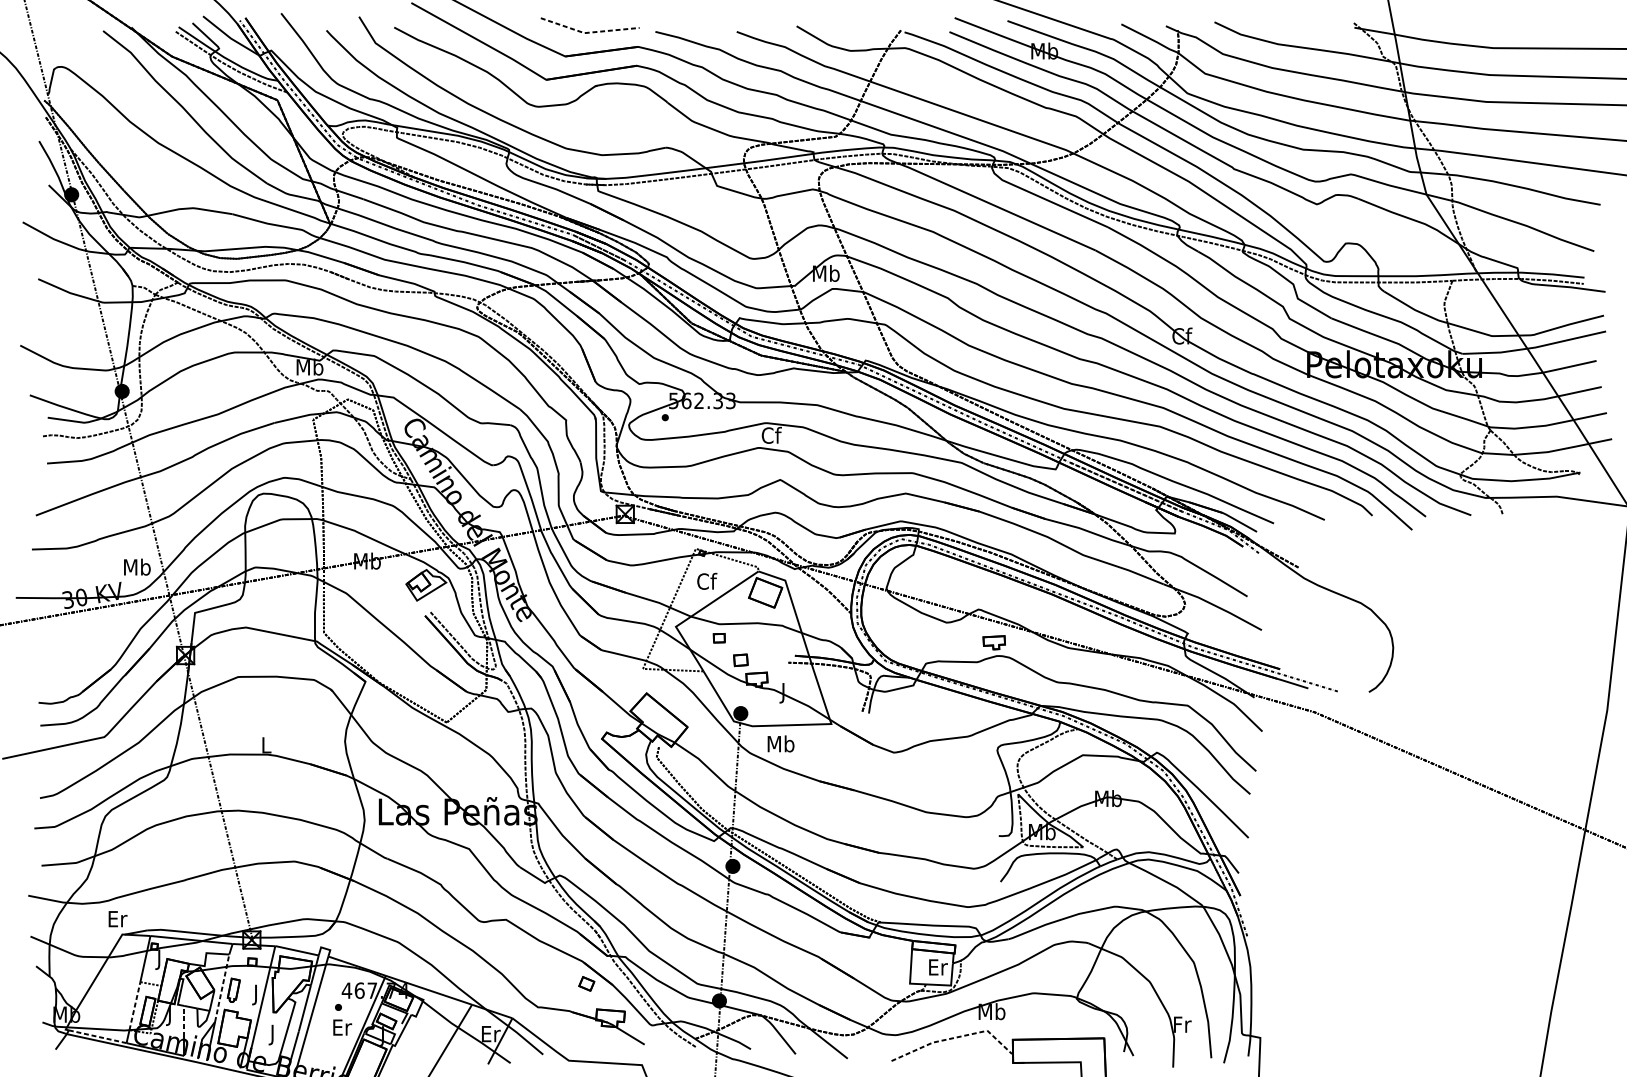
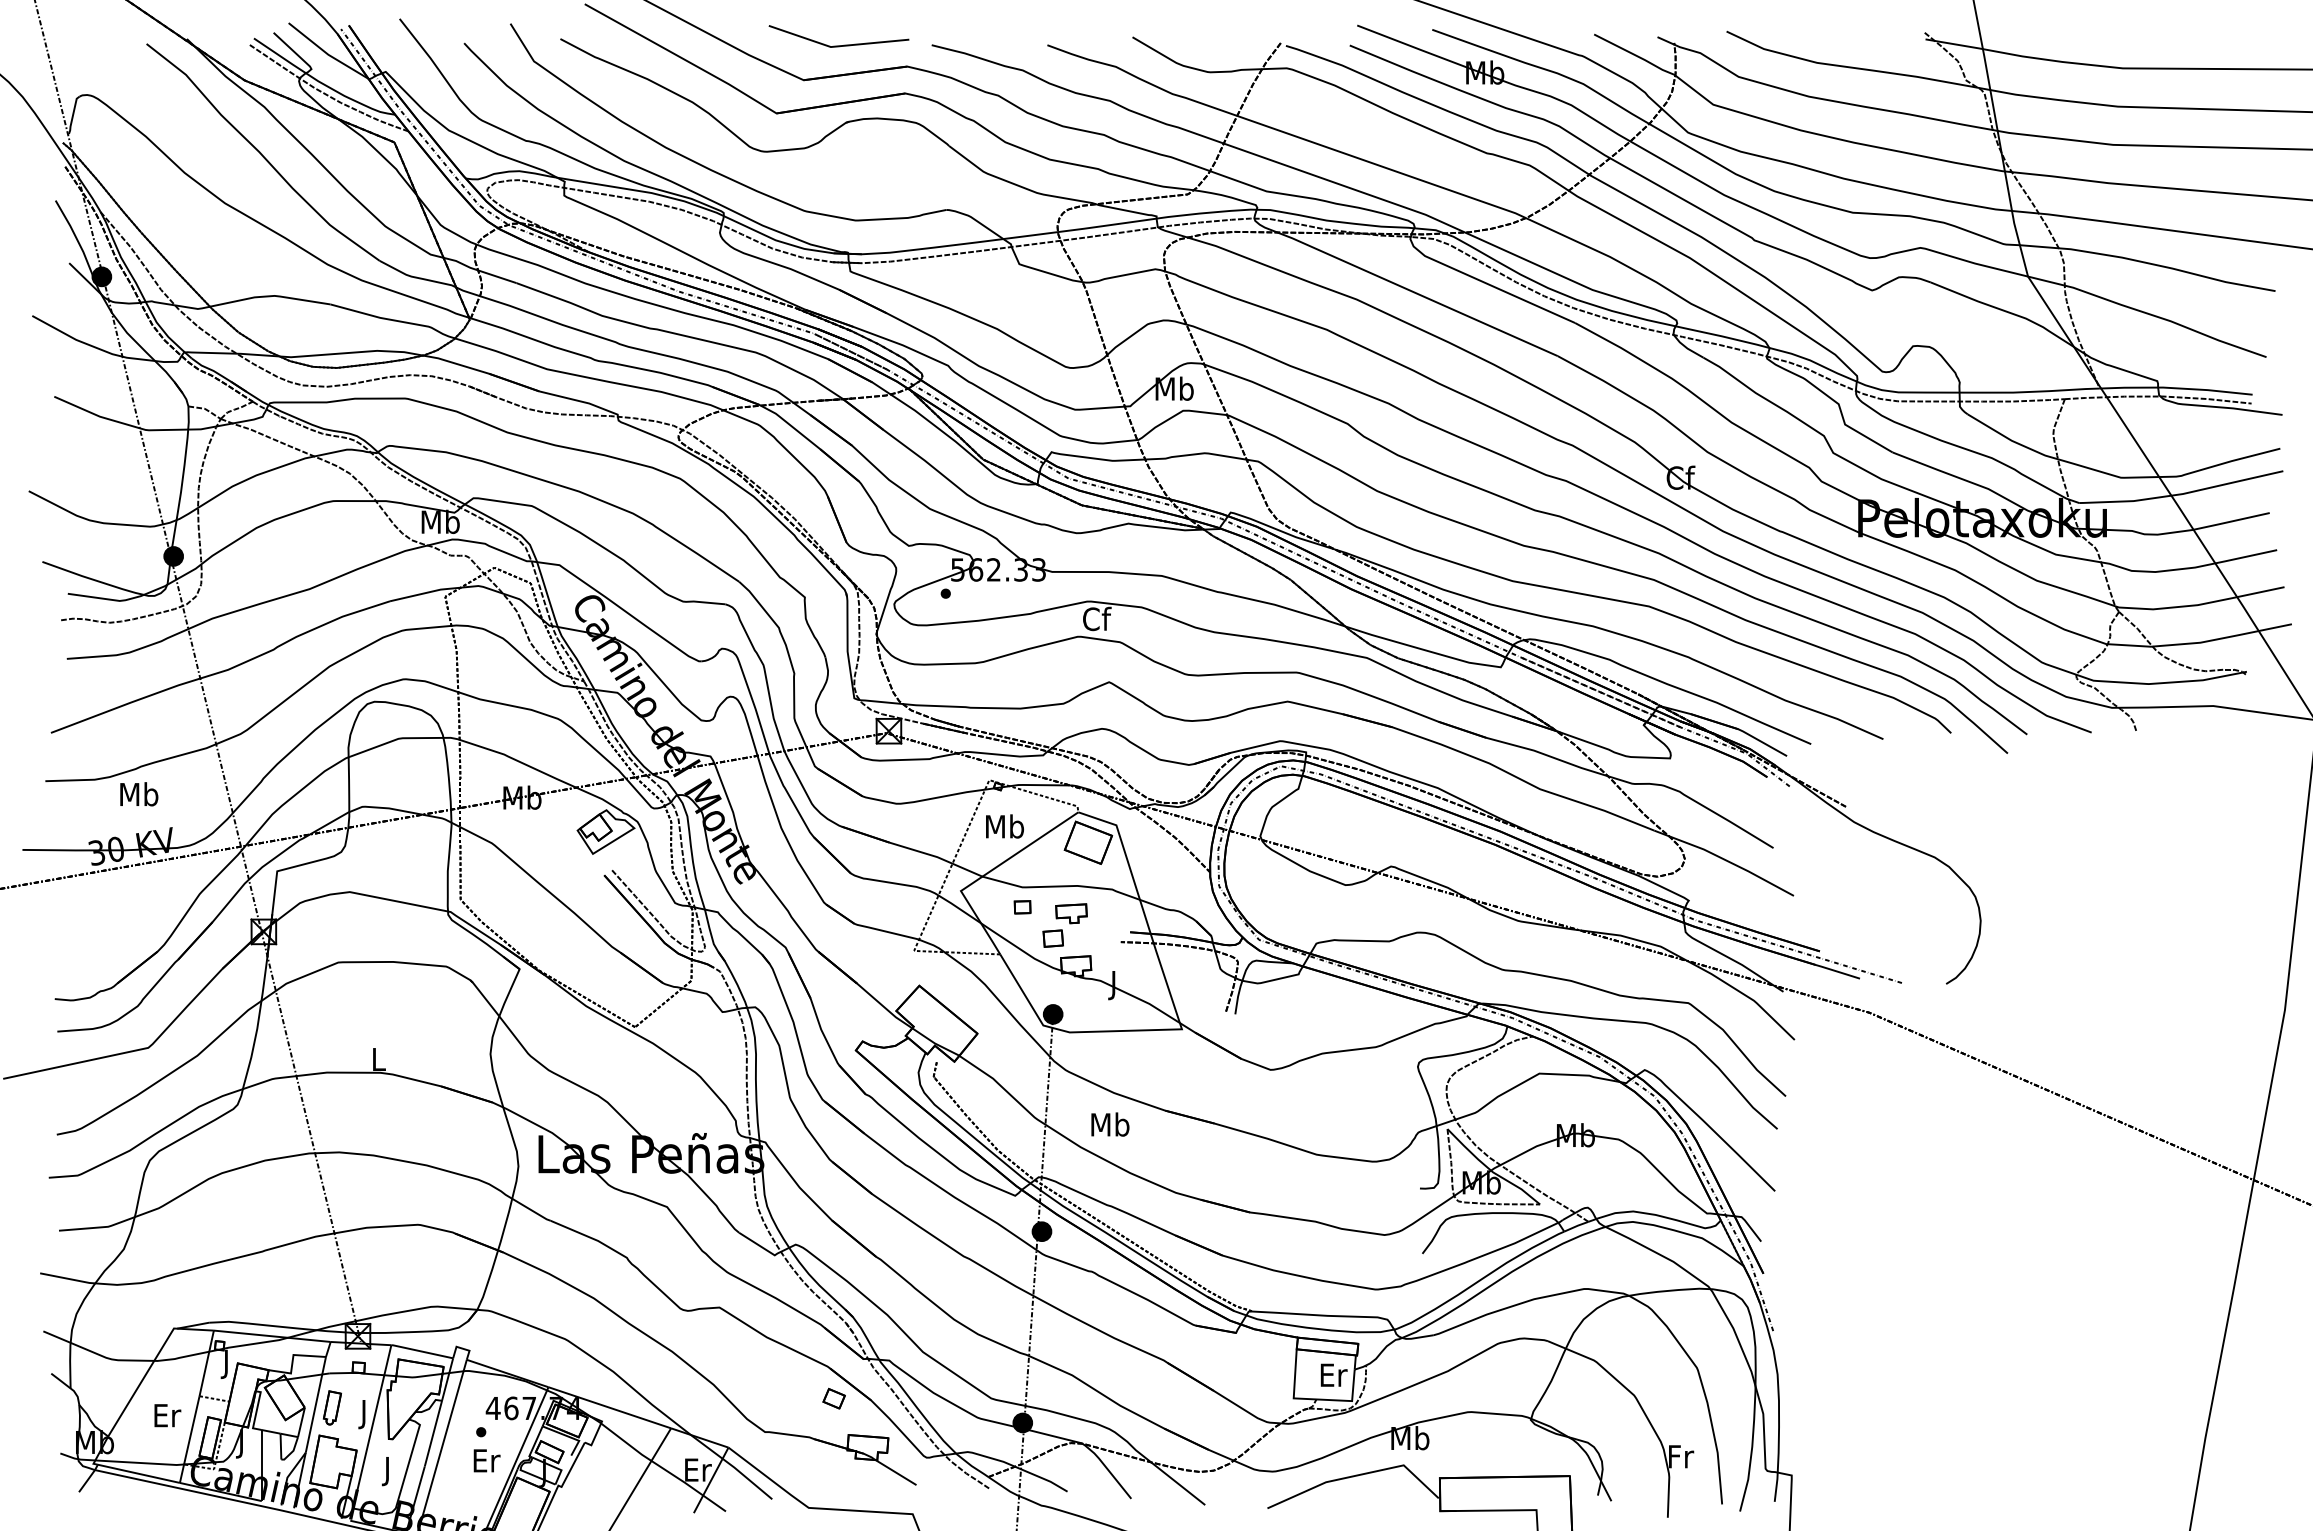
line: (588, 32) -> (836, 46), dashed -> solid
text: (137, 567) -> (139, 794), moved
text: (707, 581) -> (1005, 826), Cf -> Mb
part: (994, 642) -> (1071, 913), moved
text: (781, 743) -> (1110, 1124), moved
text: (117, 919) -> (167, 1415), moved
line: (221, 987) -> (315, 1404), dashed -> solid
line: (134, 1006) -> (191, 1430), dashed -> solid
line: (183, 1021) -> (261, 1451), dashed -> solid
line: (97, 1036) -> (138, 1473), dashed -> solid
line: (954, 1037) -> (1357, 1475), dashed -> solid

